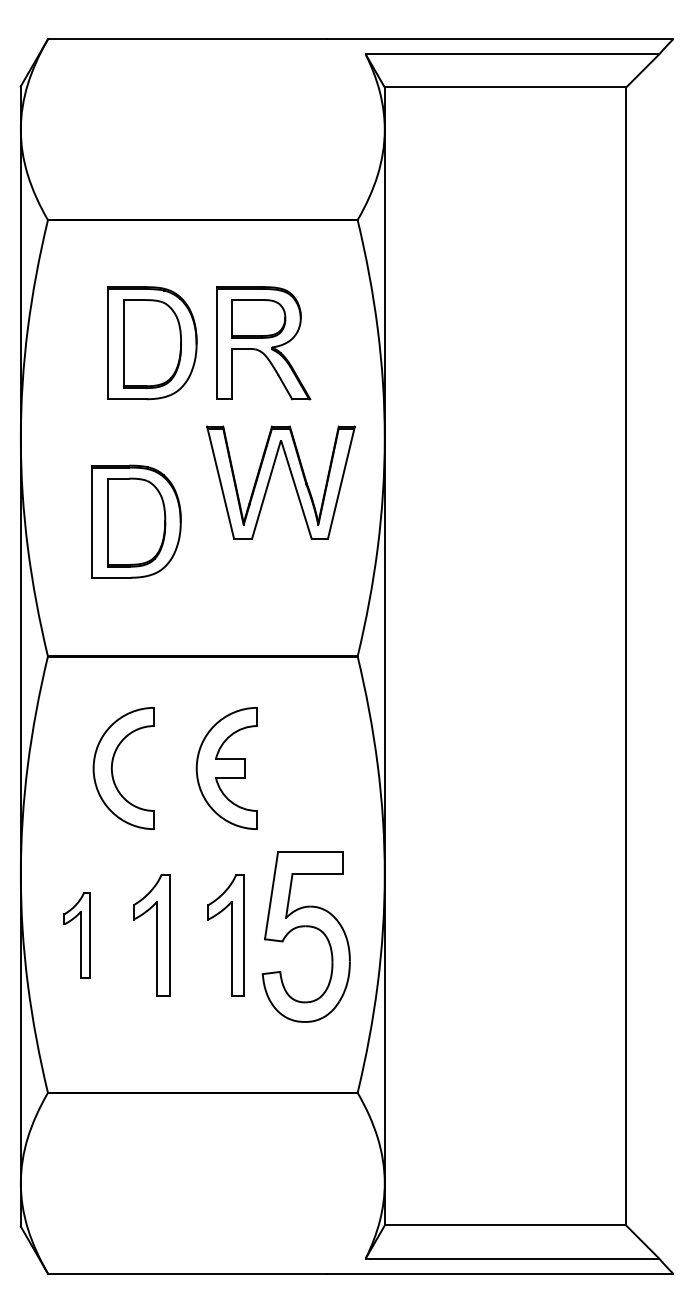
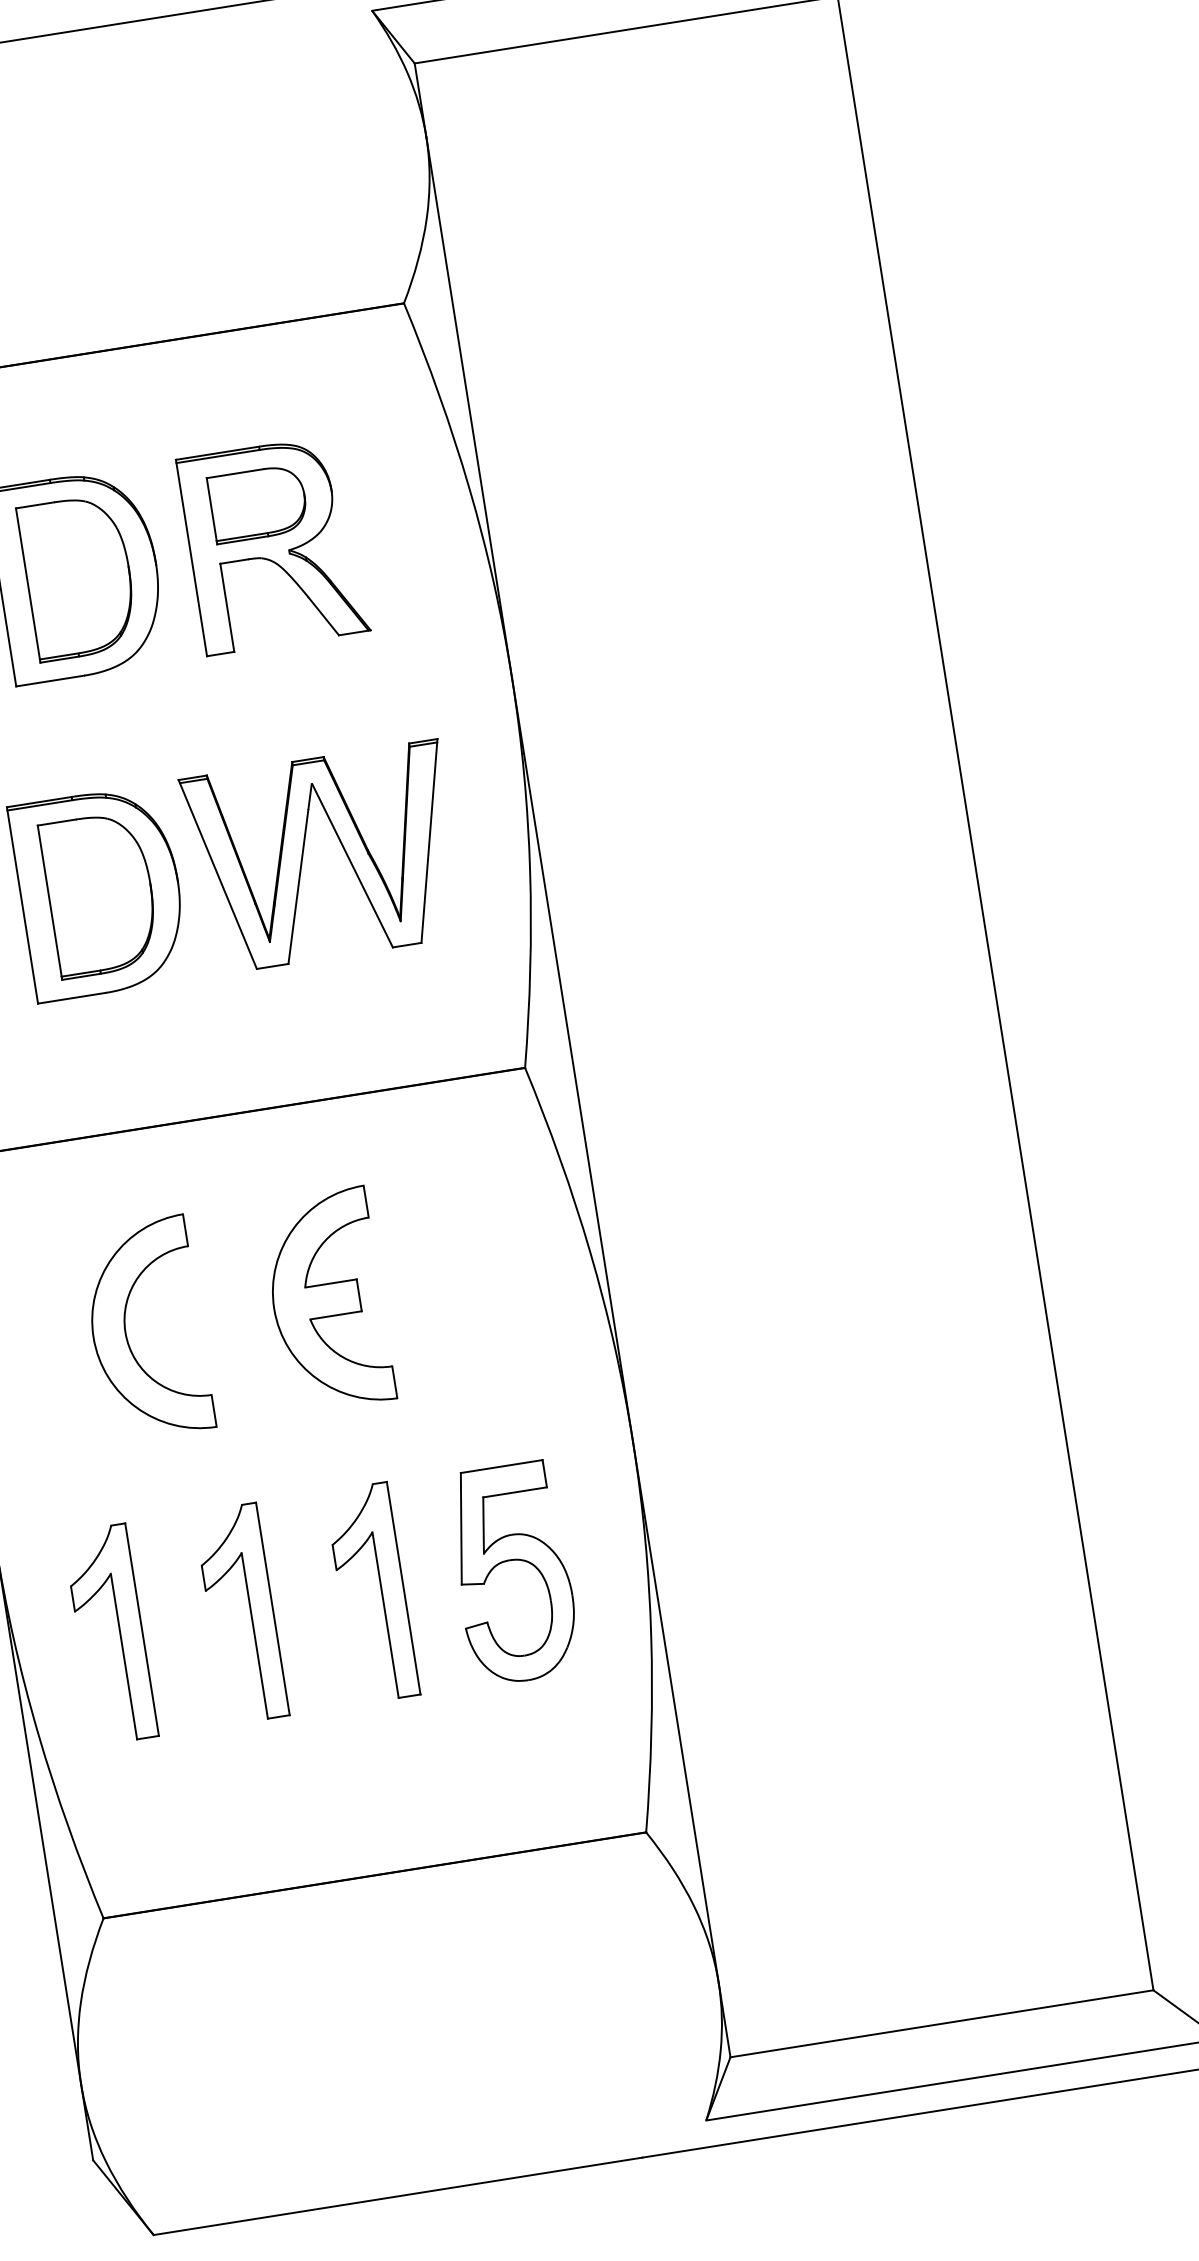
part: (270, 480) -> (304, 856), moved
part: (76, 935) -> (109, 1634), size x1.43
part: (306, 936) -> (513, 1572), size x0.71

